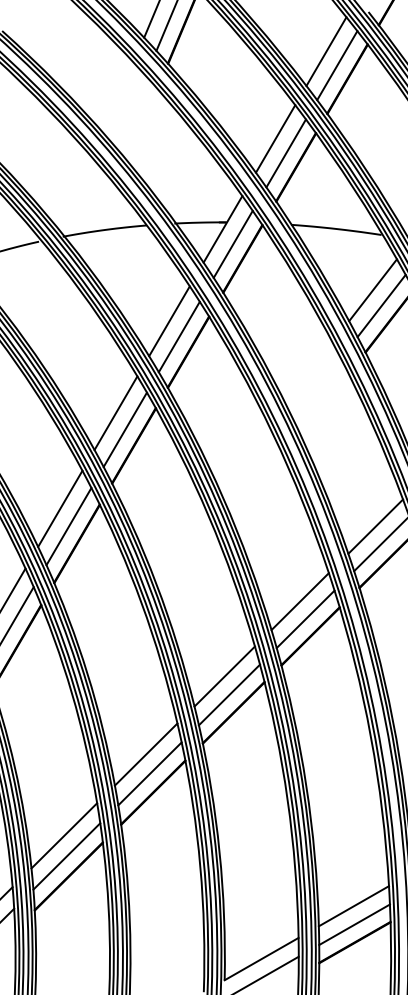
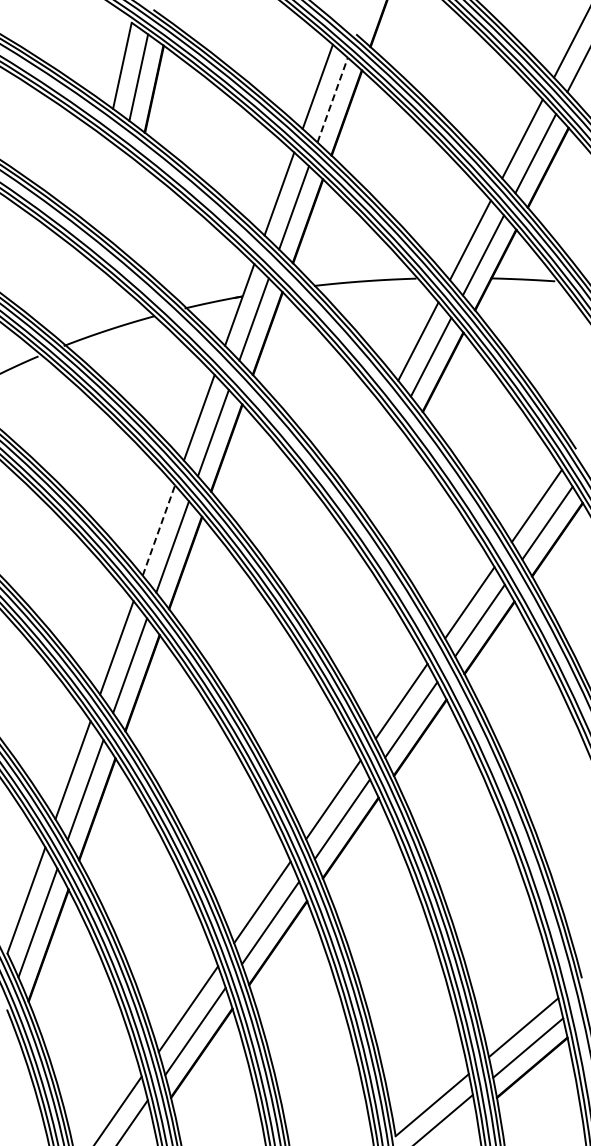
line: (337, 65) -> (332, 99), solid -> dashed
line: (115, 413) -> (158, 530), solid -> dashed

